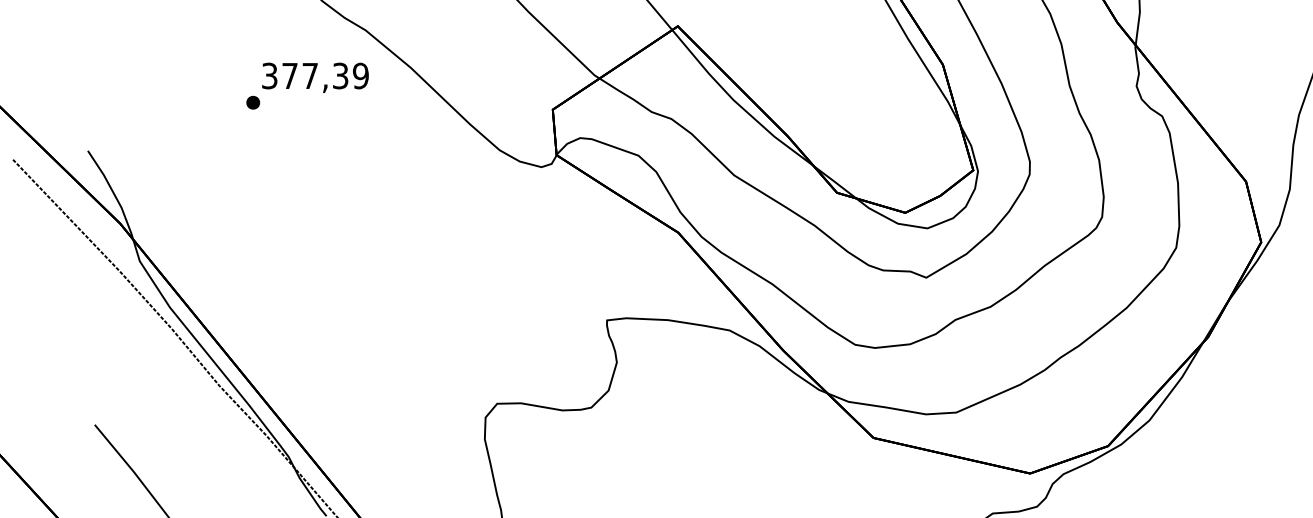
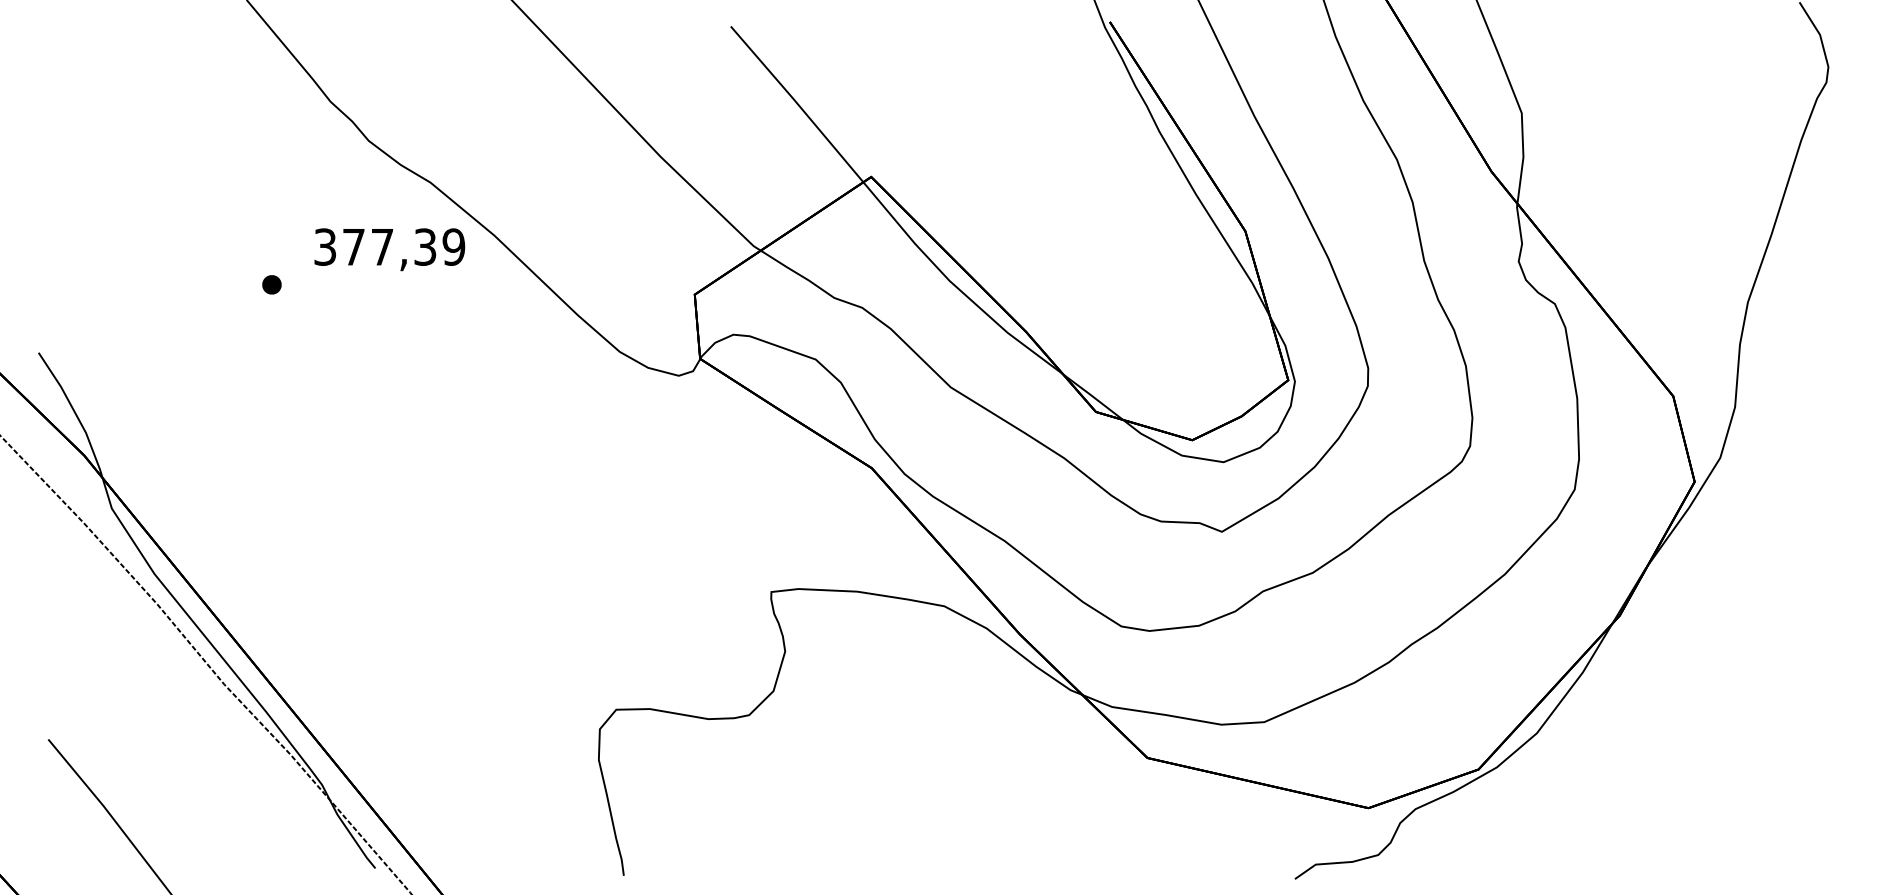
text: (315, 77) -> (389, 249), moved

